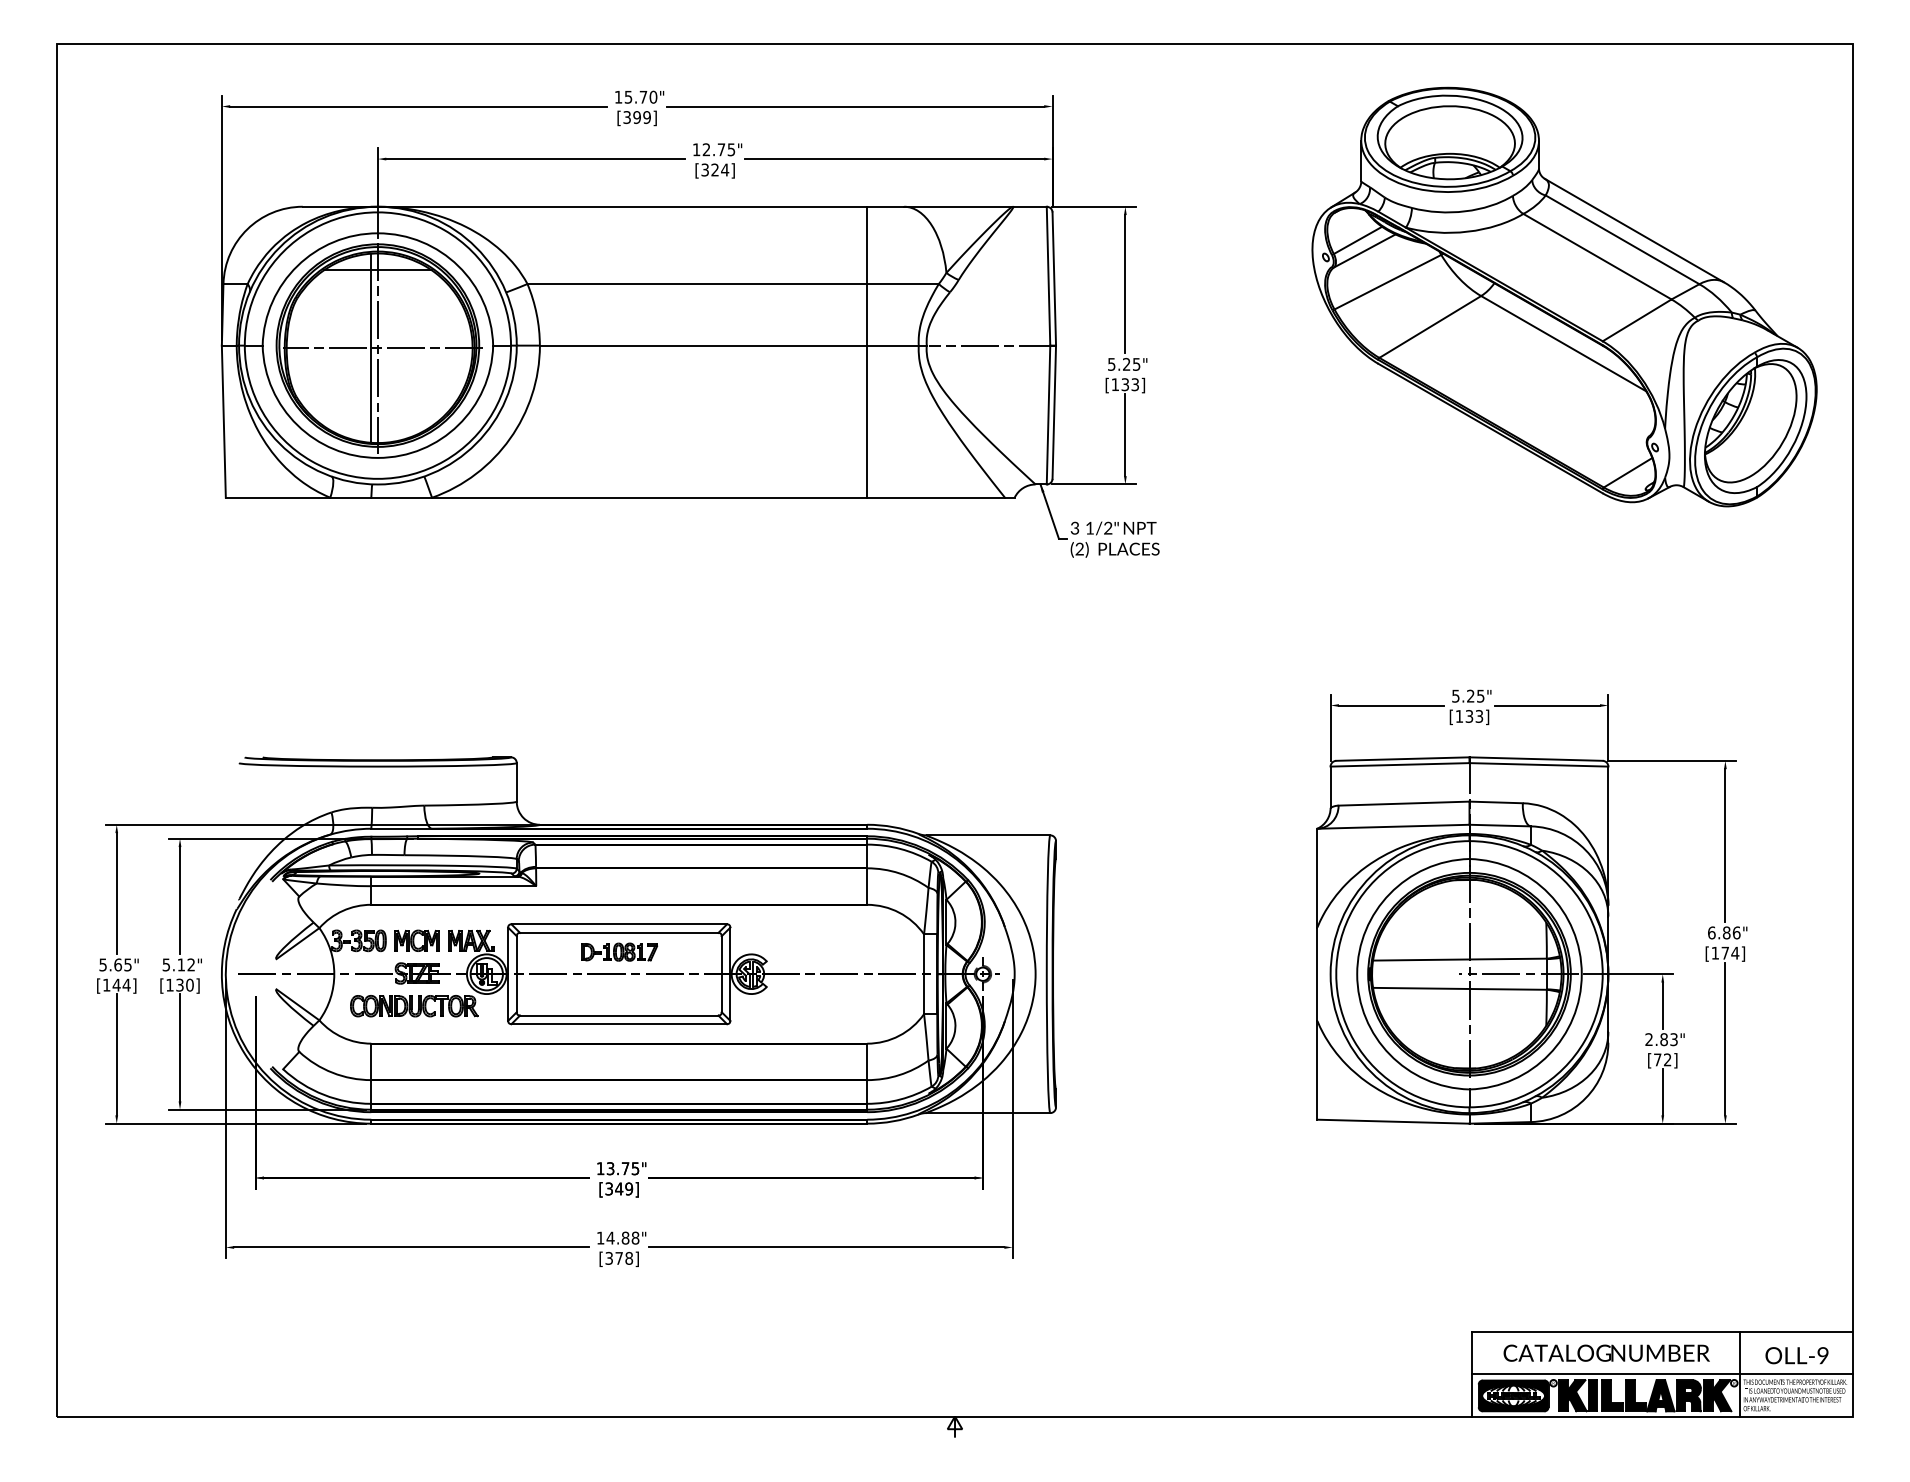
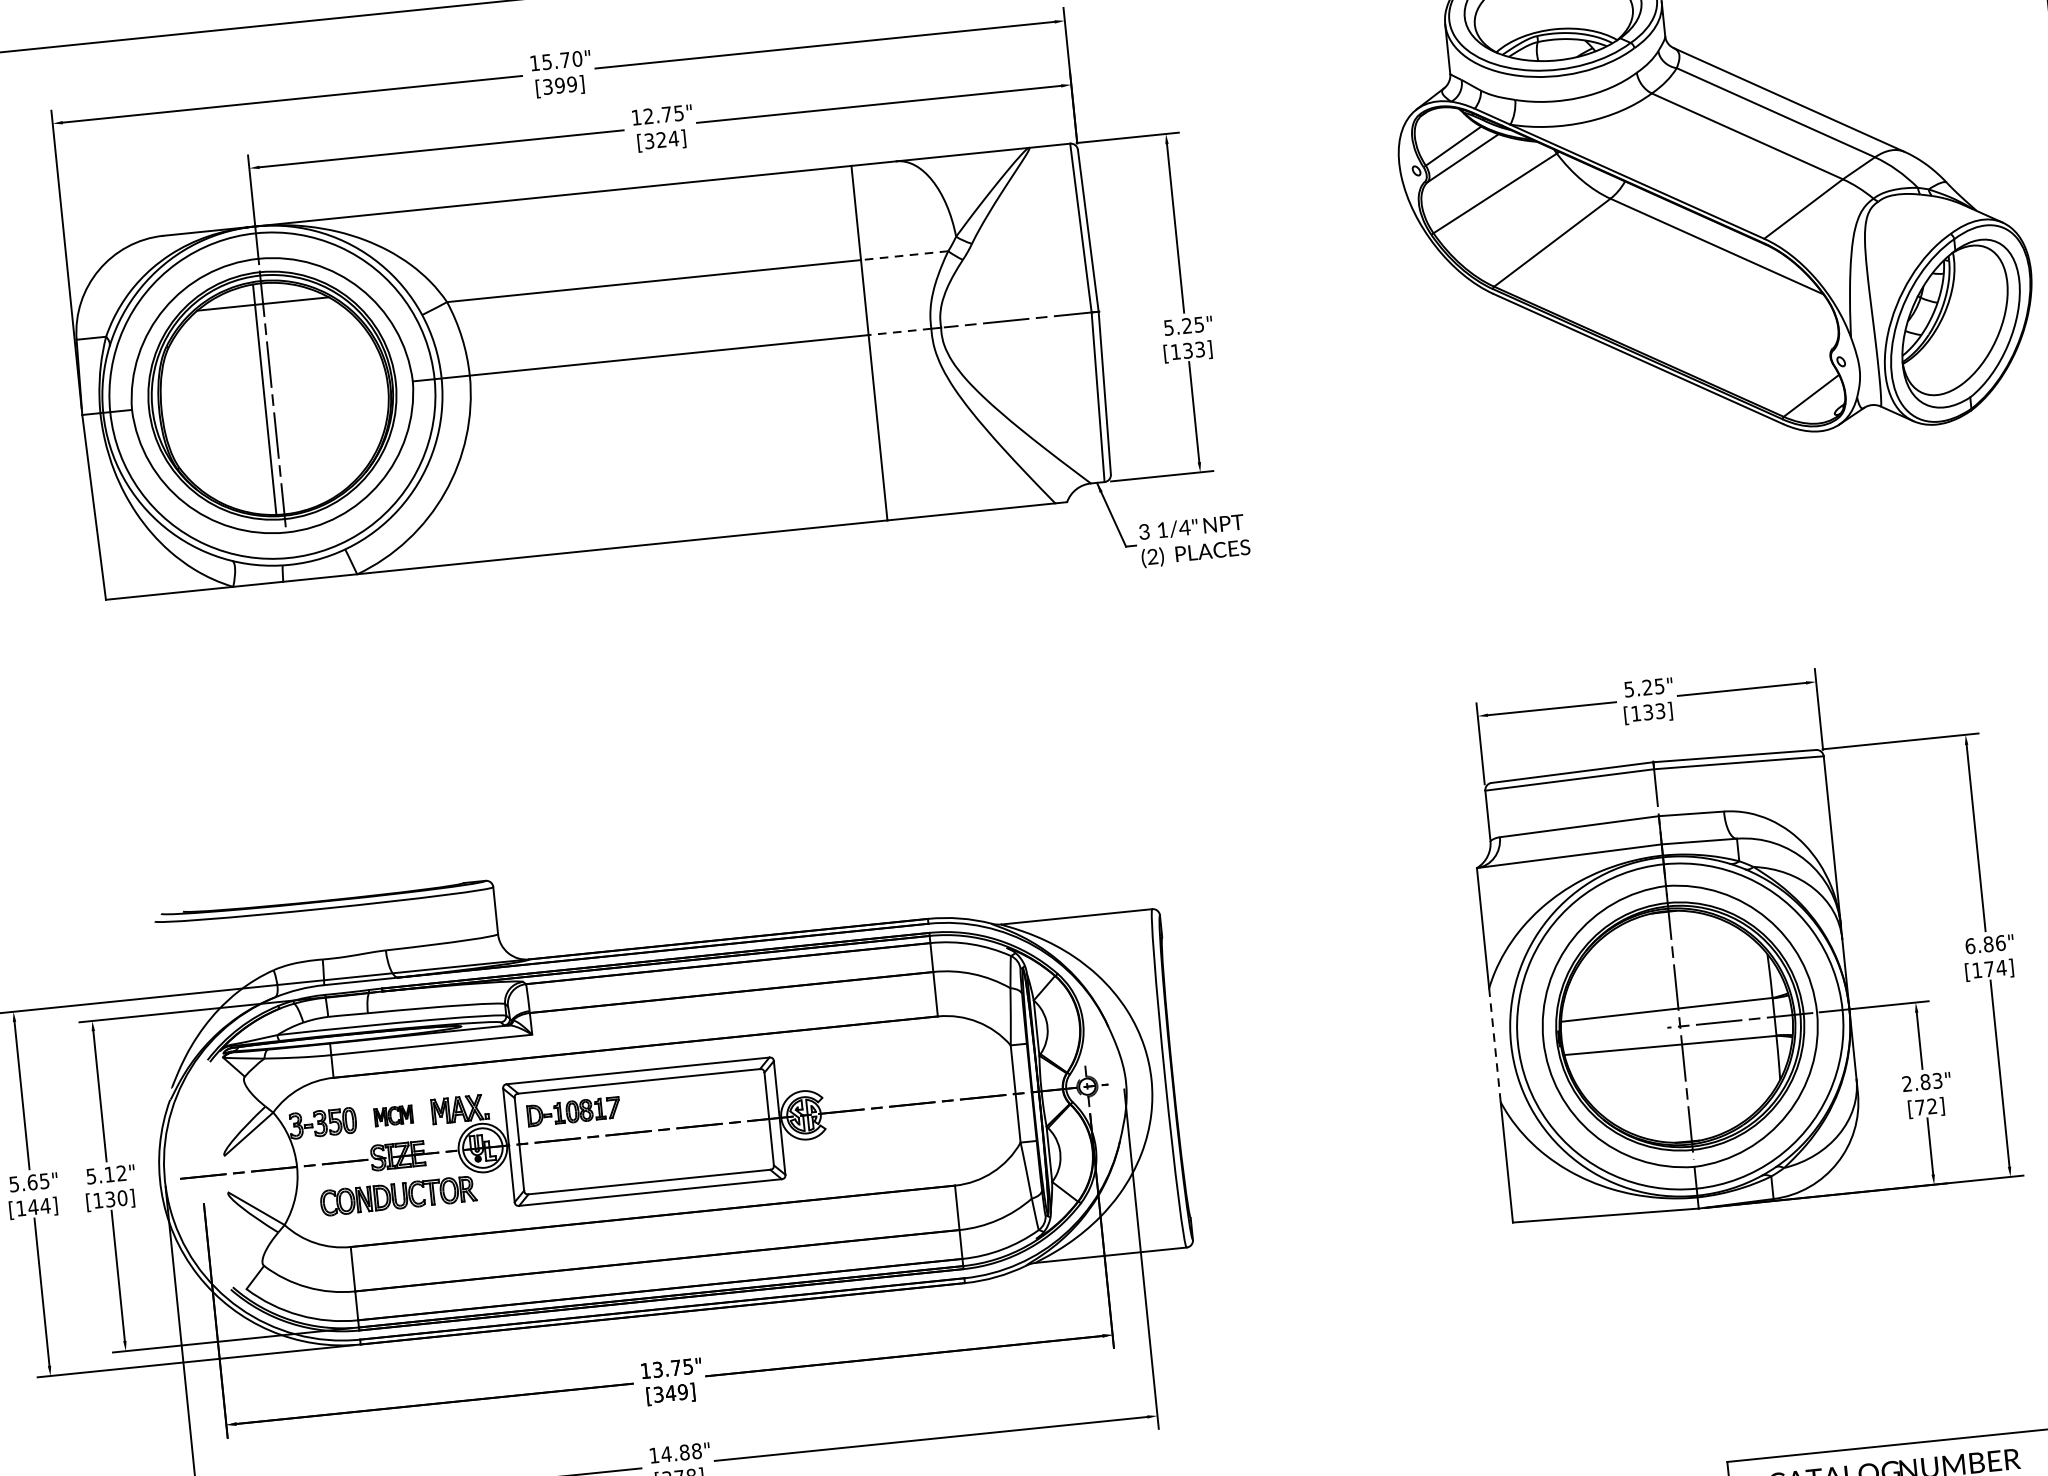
line: (903, 284) -> (905, 256), solid -> dashed
line: (893, 345) -> (900, 331), solid -> dashed
line: (383, 348) -> (279, 398), removed
text: (1107, 527) -> (1183, 526), 1/2" -> 1/4"
part: (416, 940) -> (393, 1115), size x0.7
part: (619, 951) -> (573, 1110), moved
line: (1317, 974) -> (1495, 1045), solid -> dashed

